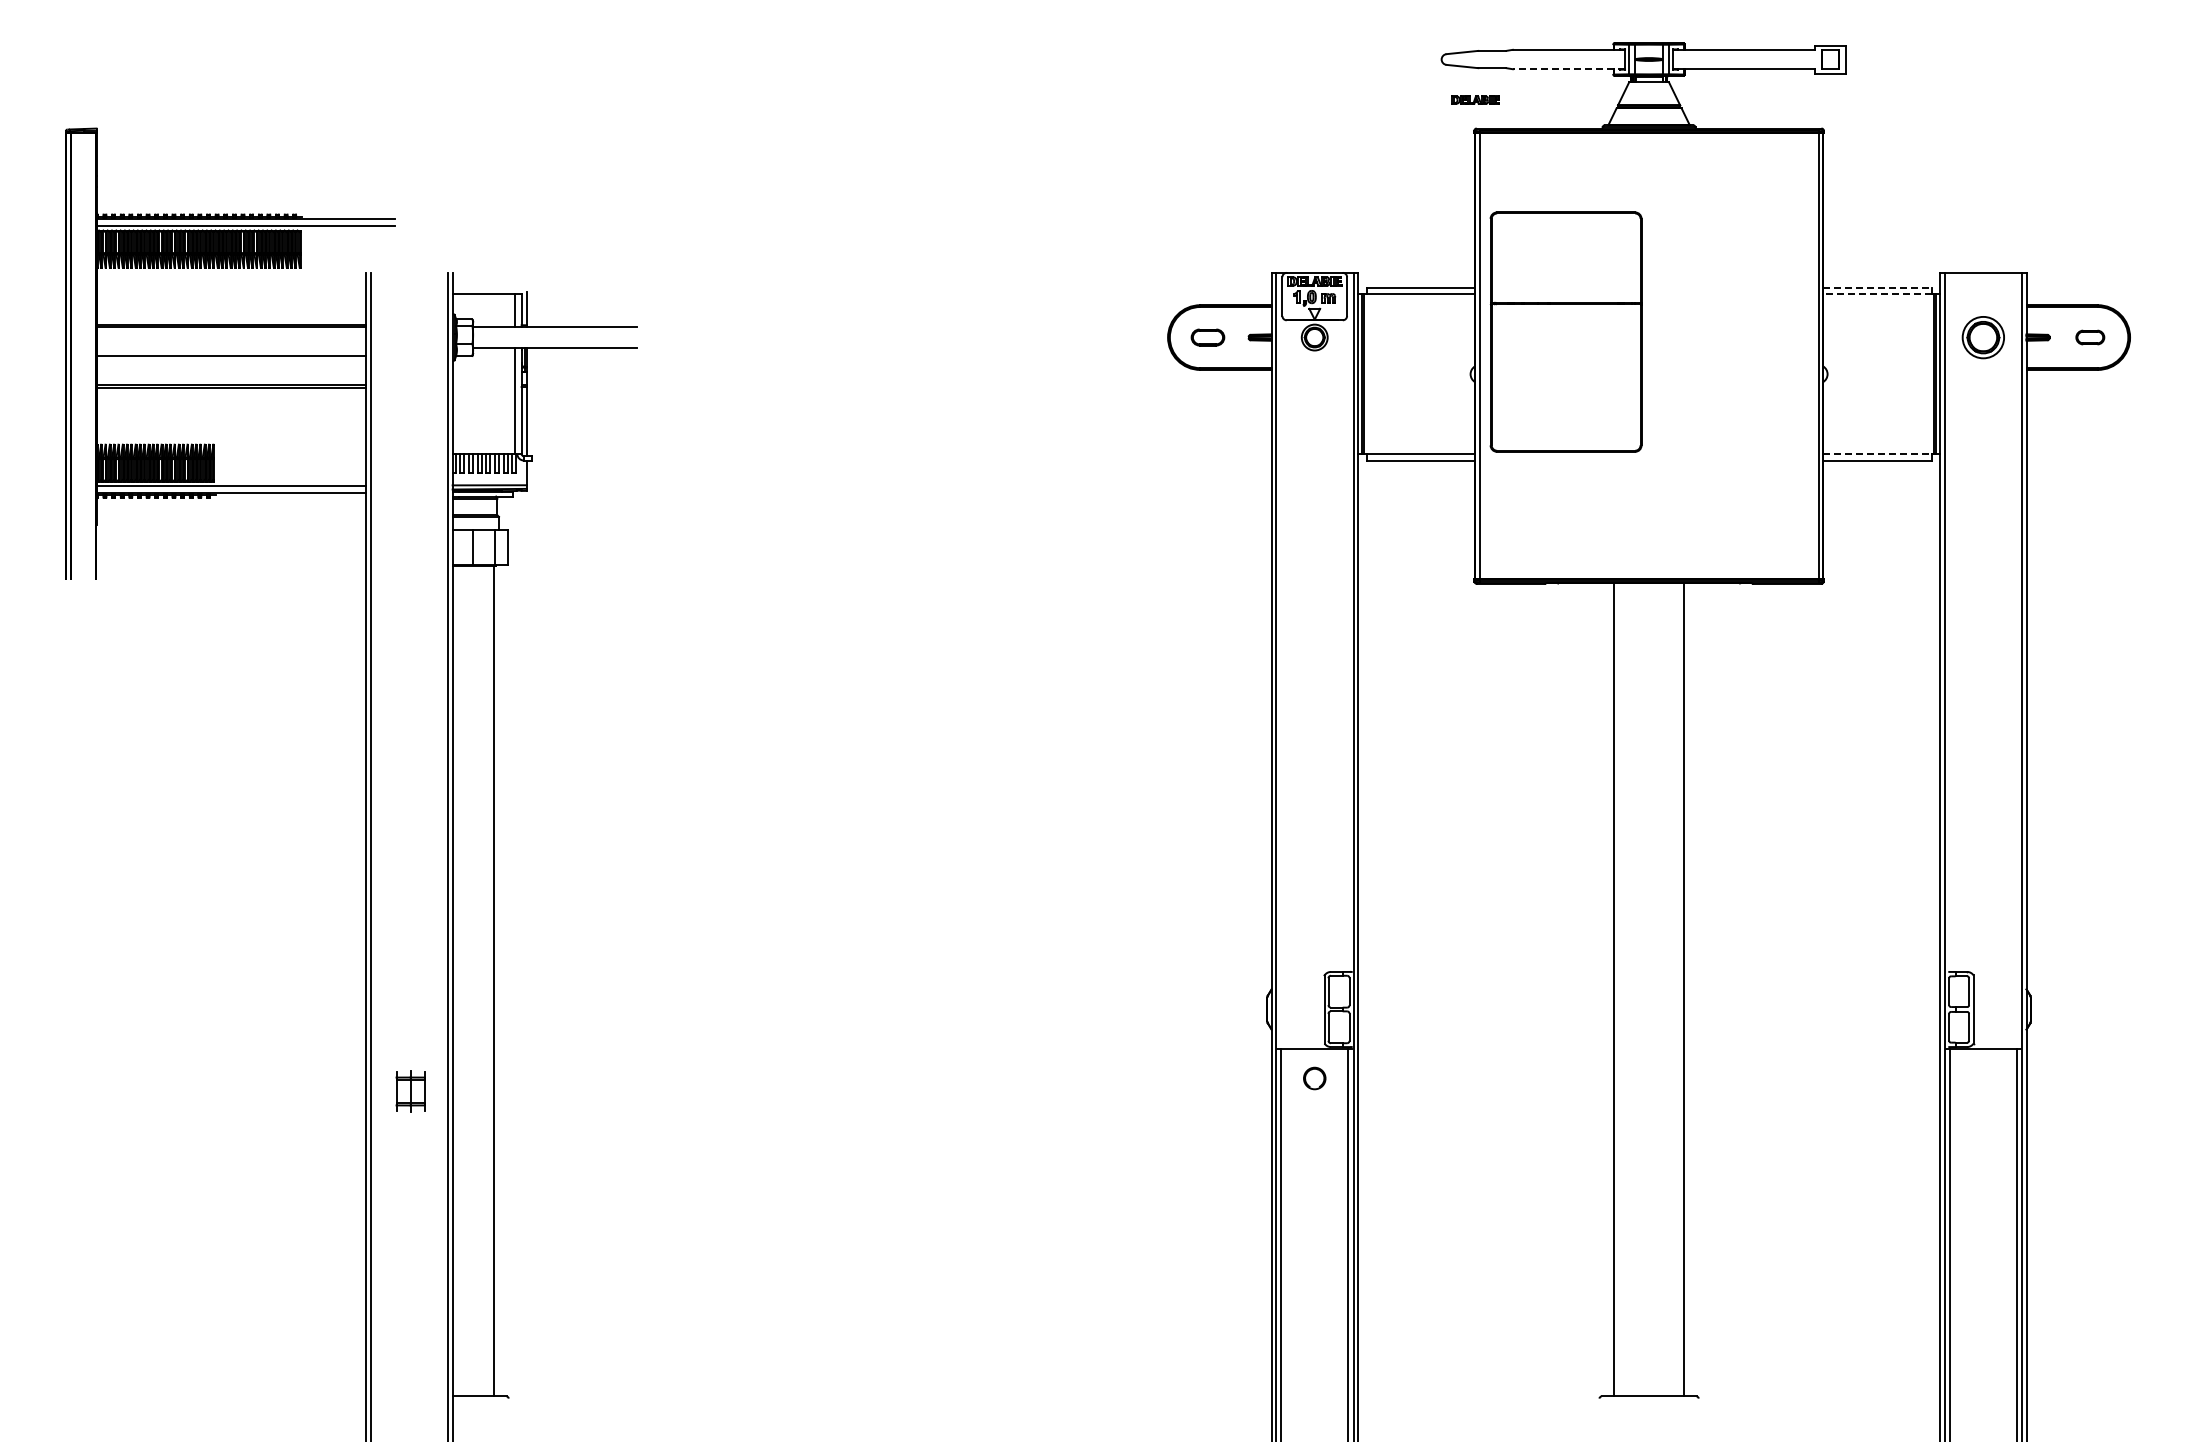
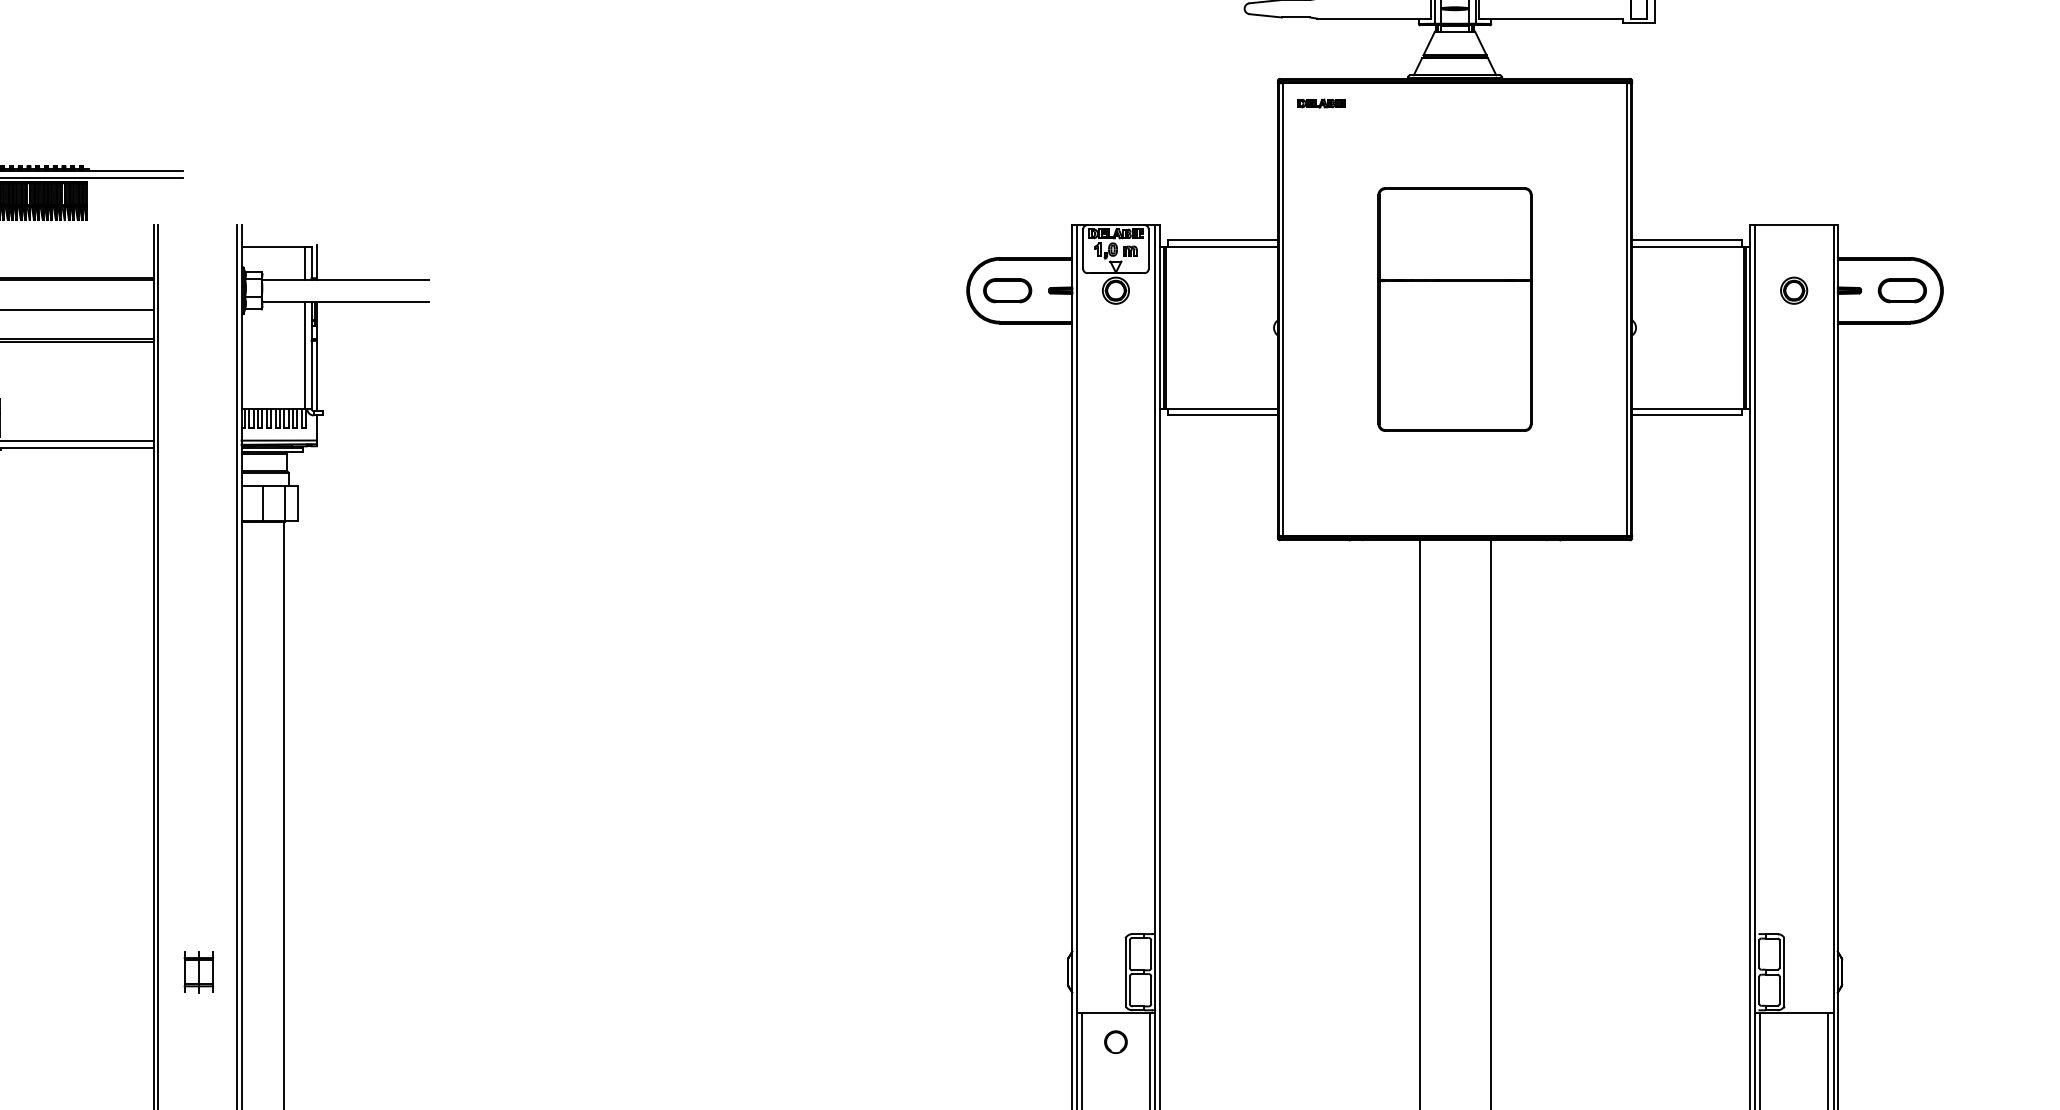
line: (1568, 69) -> (1373, 18), dashed -> solid
part: (1475, 99) -> (1321, 103), moved
line: (1877, 287) -> (1686, 239), dashed -> solid
line: (1876, 294) -> (1685, 247), dashed -> solid
part: (1565, 331) -> (1454, 308), moved
part: (1207, 337) -> (1007, 290), size x1.43
part: (1983, 337) -> (1794, 290), size x0.62
part: (2090, 337) -> (1902, 290), size x1.67
line: (1877, 454) -> (1686, 409), dashed -> solid
part: (410, 1091) -> (198, 972), moved

